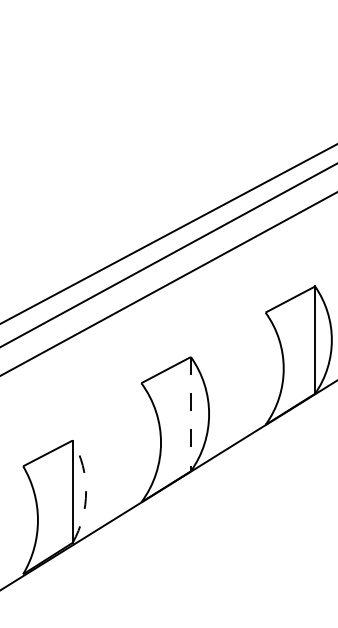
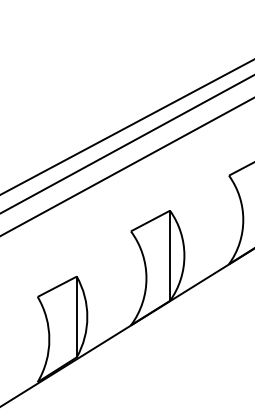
line: (190, 414) -> (169, 256), dashed -> solid
arc: (86, 491) -> (87, 316), dashed -> solid

